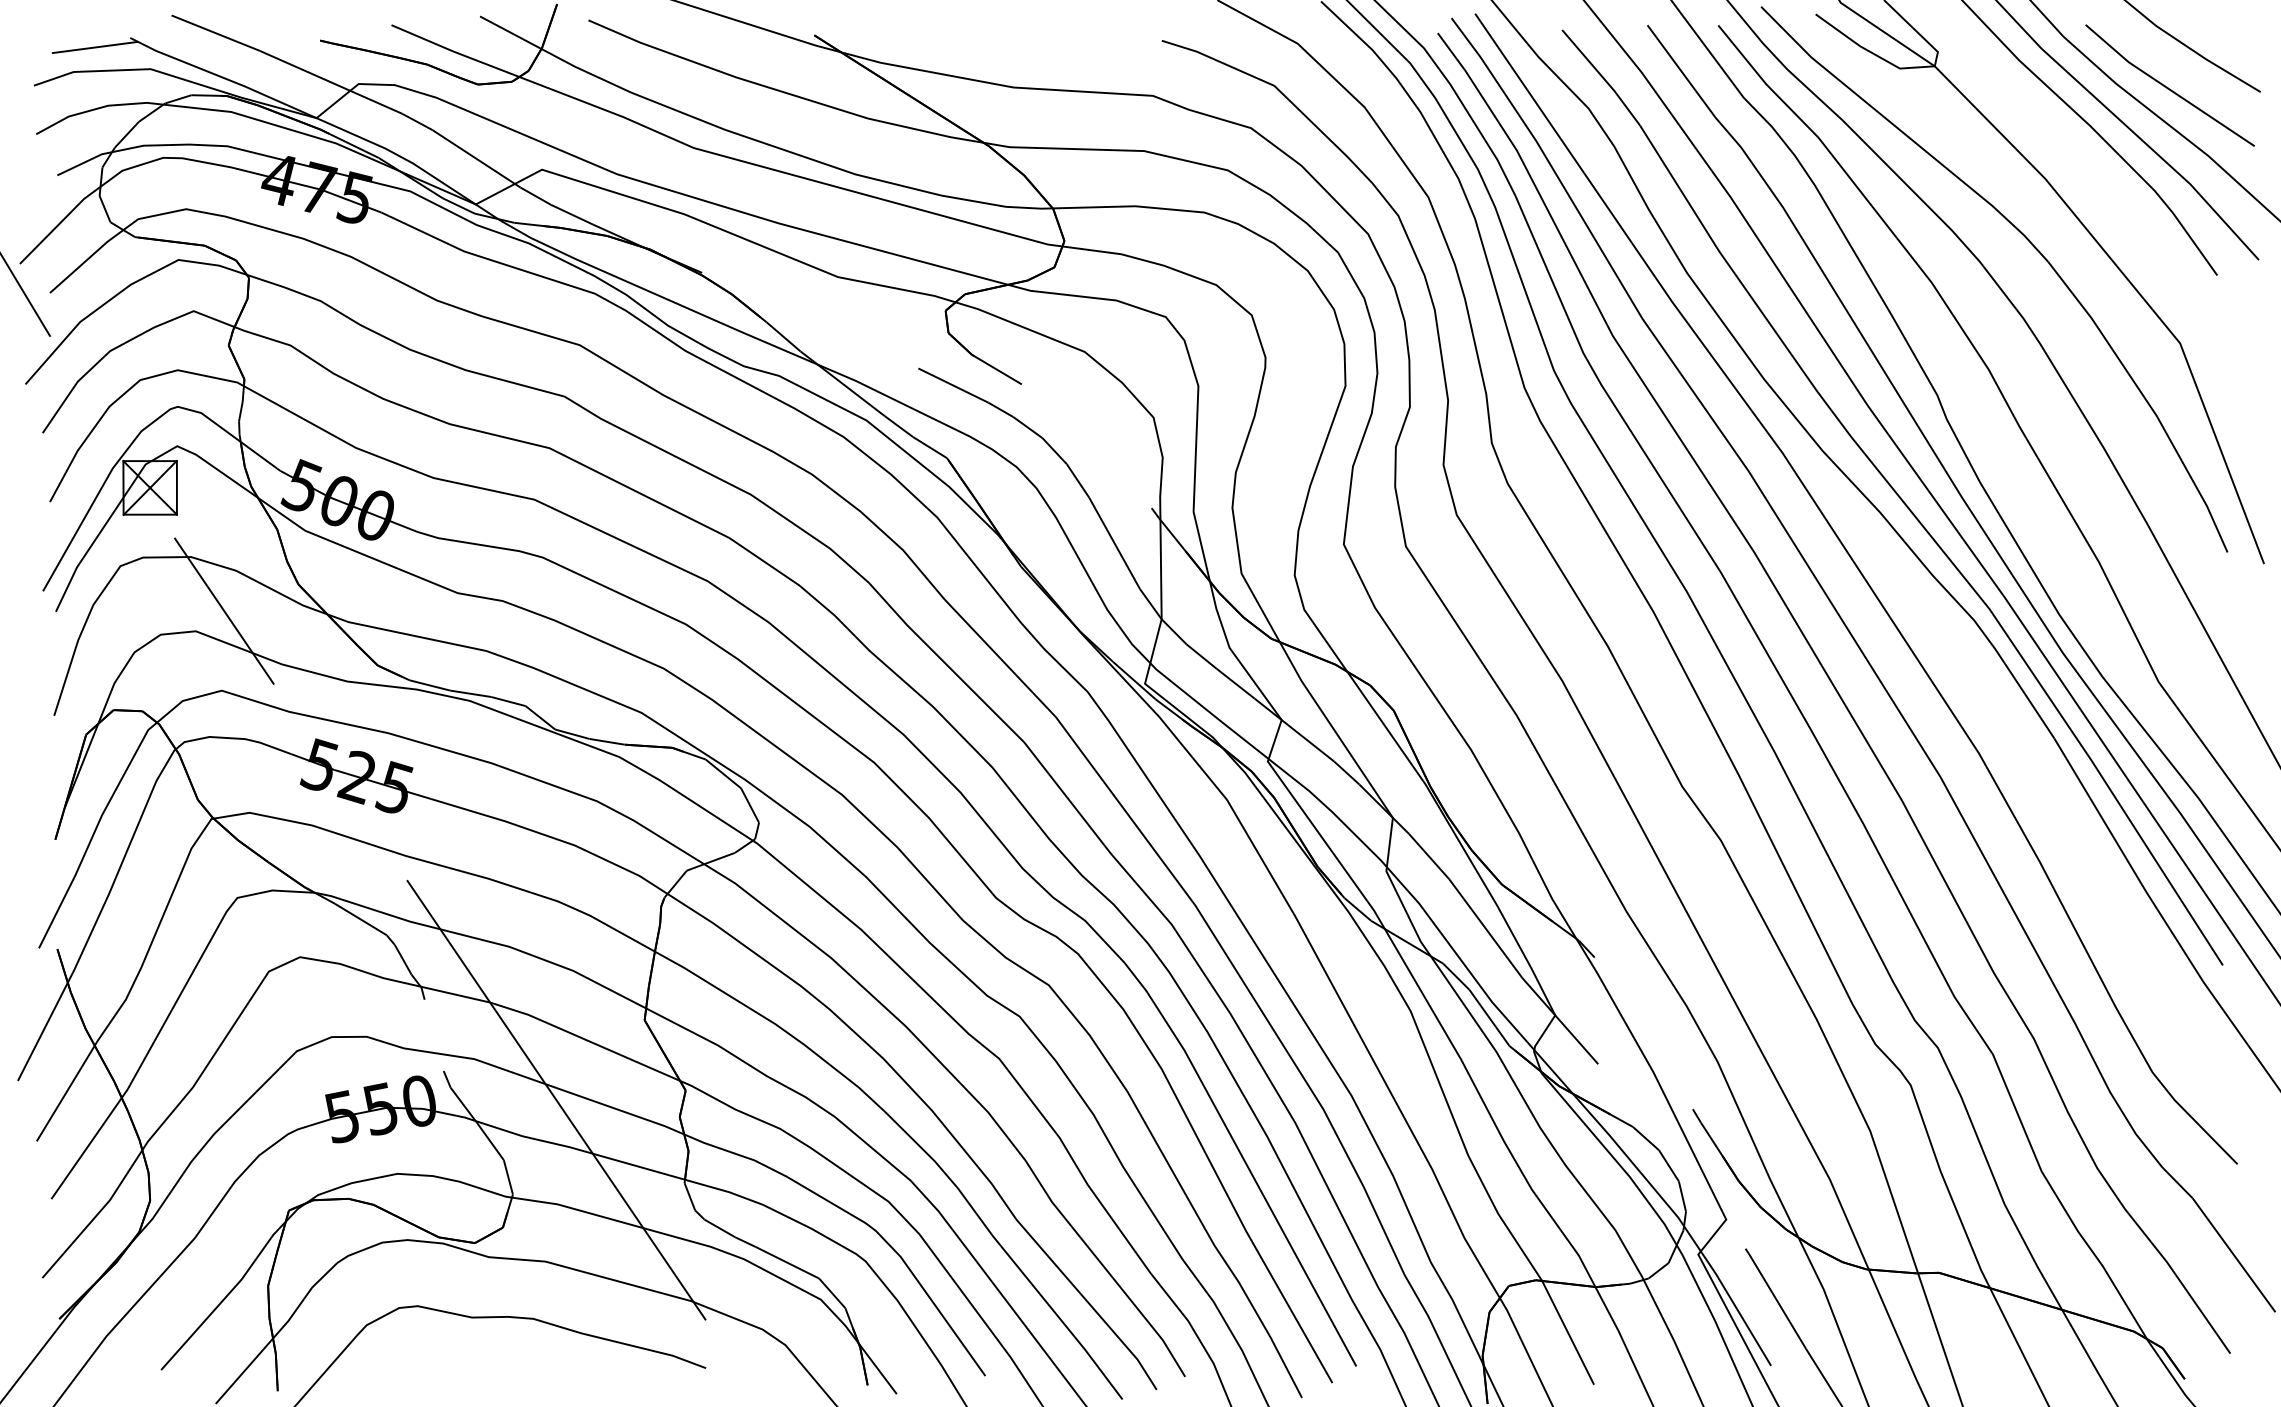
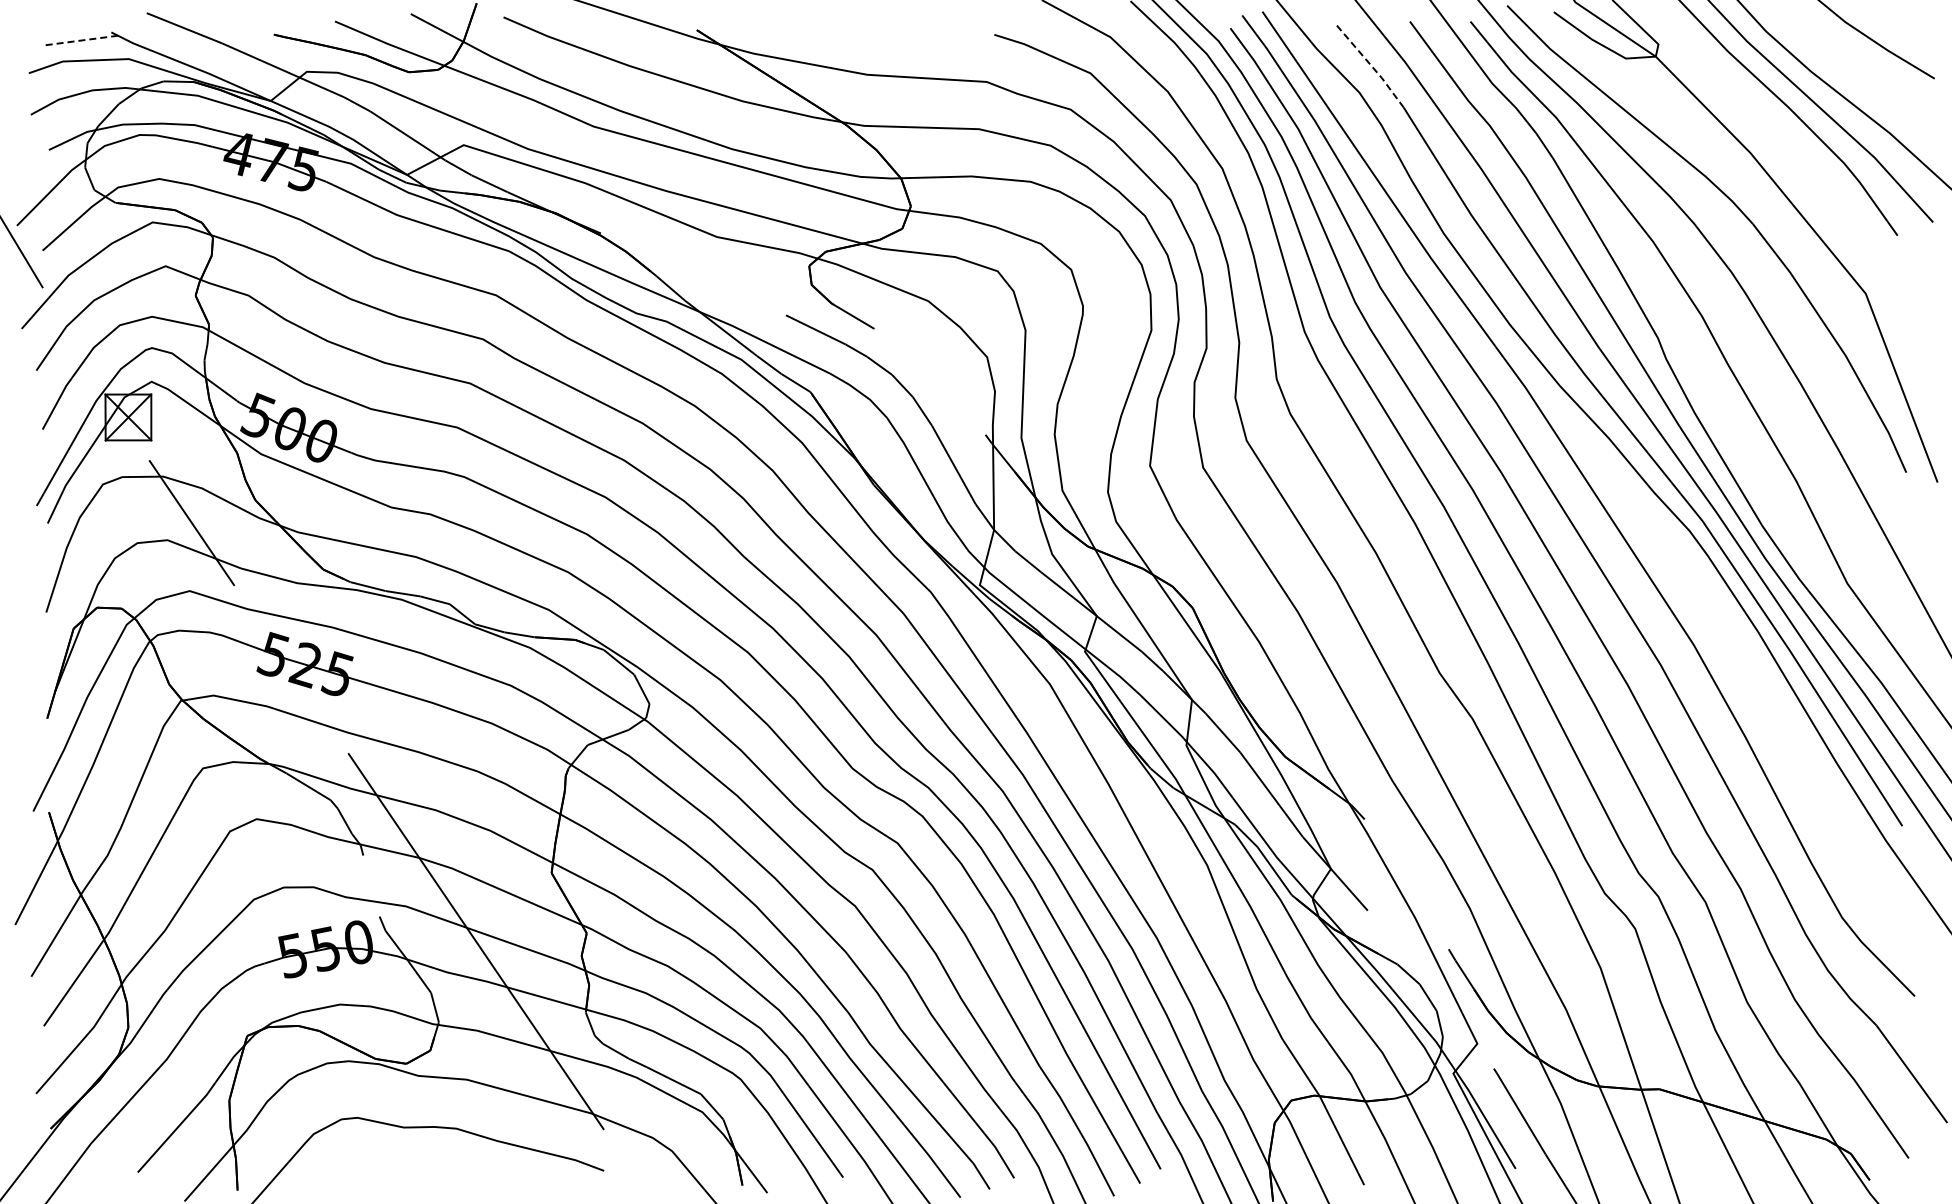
line: (94, 47) -> (80, 40), solid -> dashed
line: (1602, 77) -> (1371, 66), solid -> dashed
line: (2166, 86) -> (1854, 73), removed

